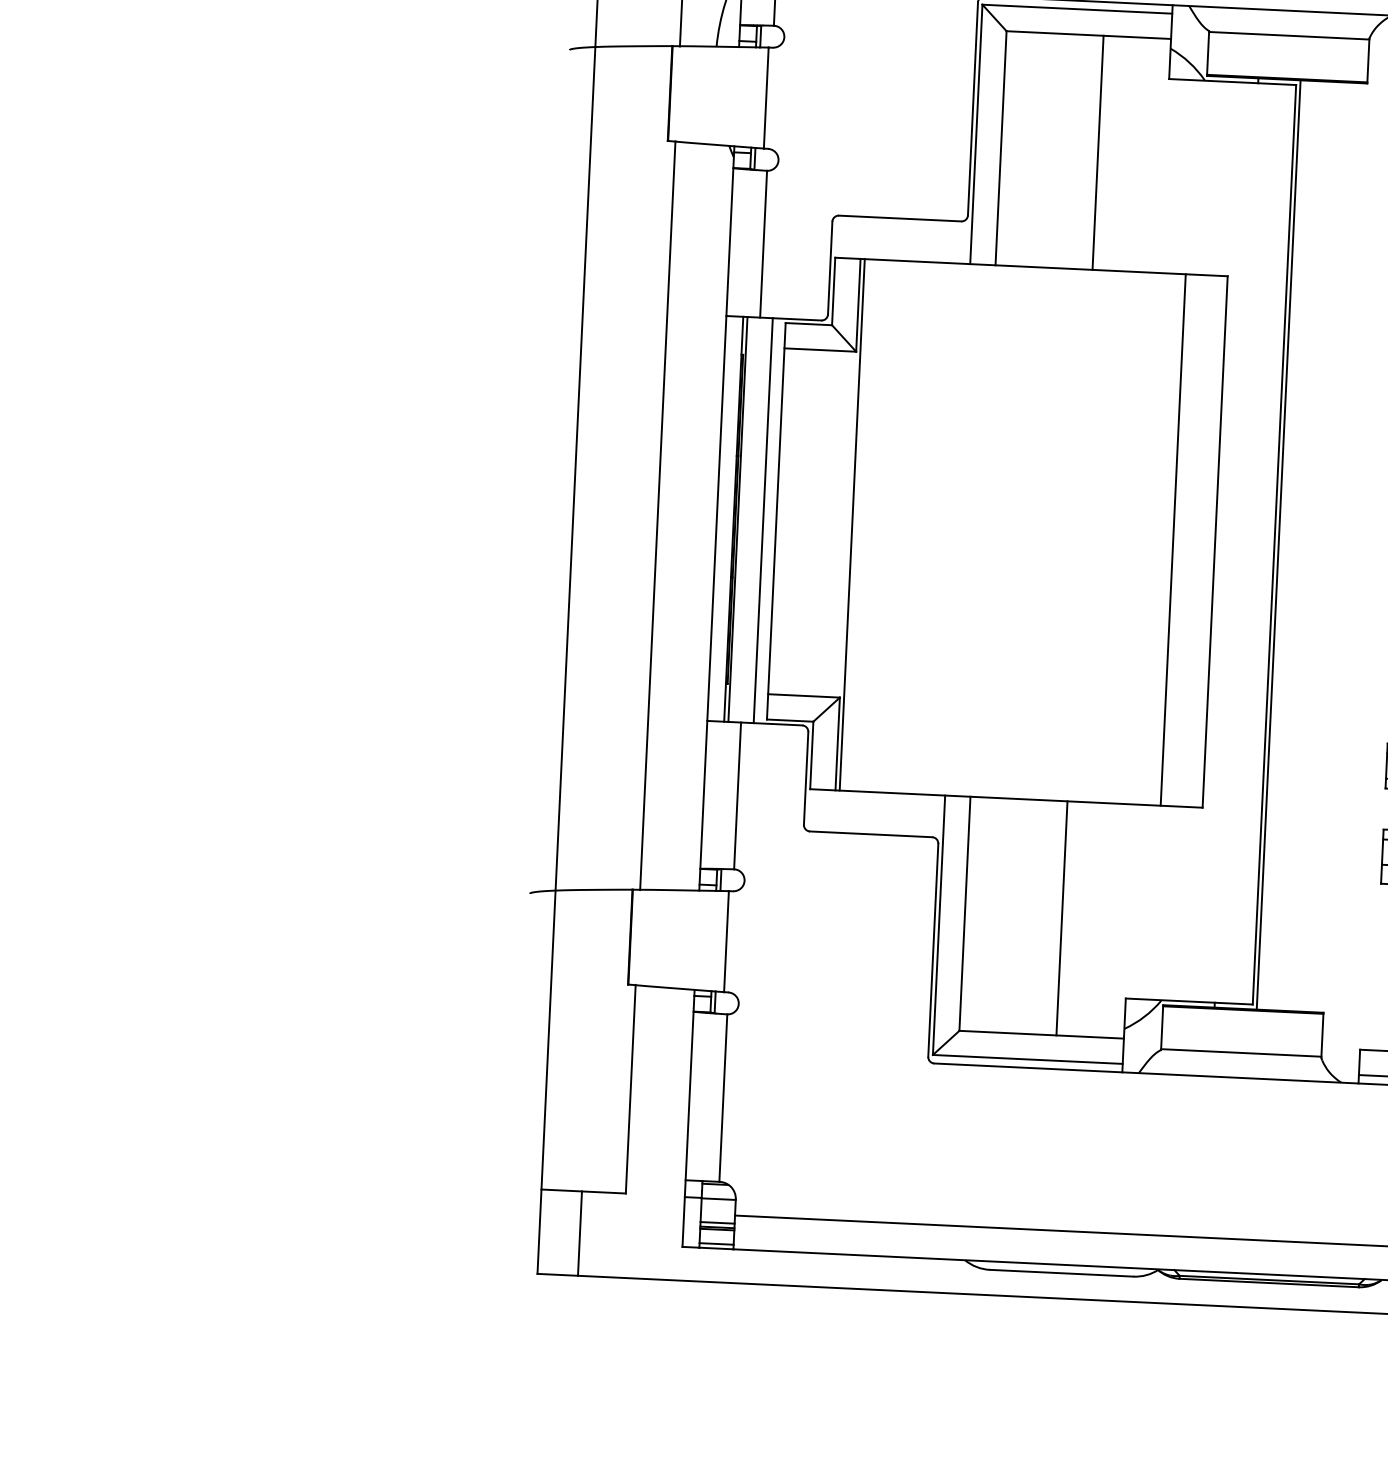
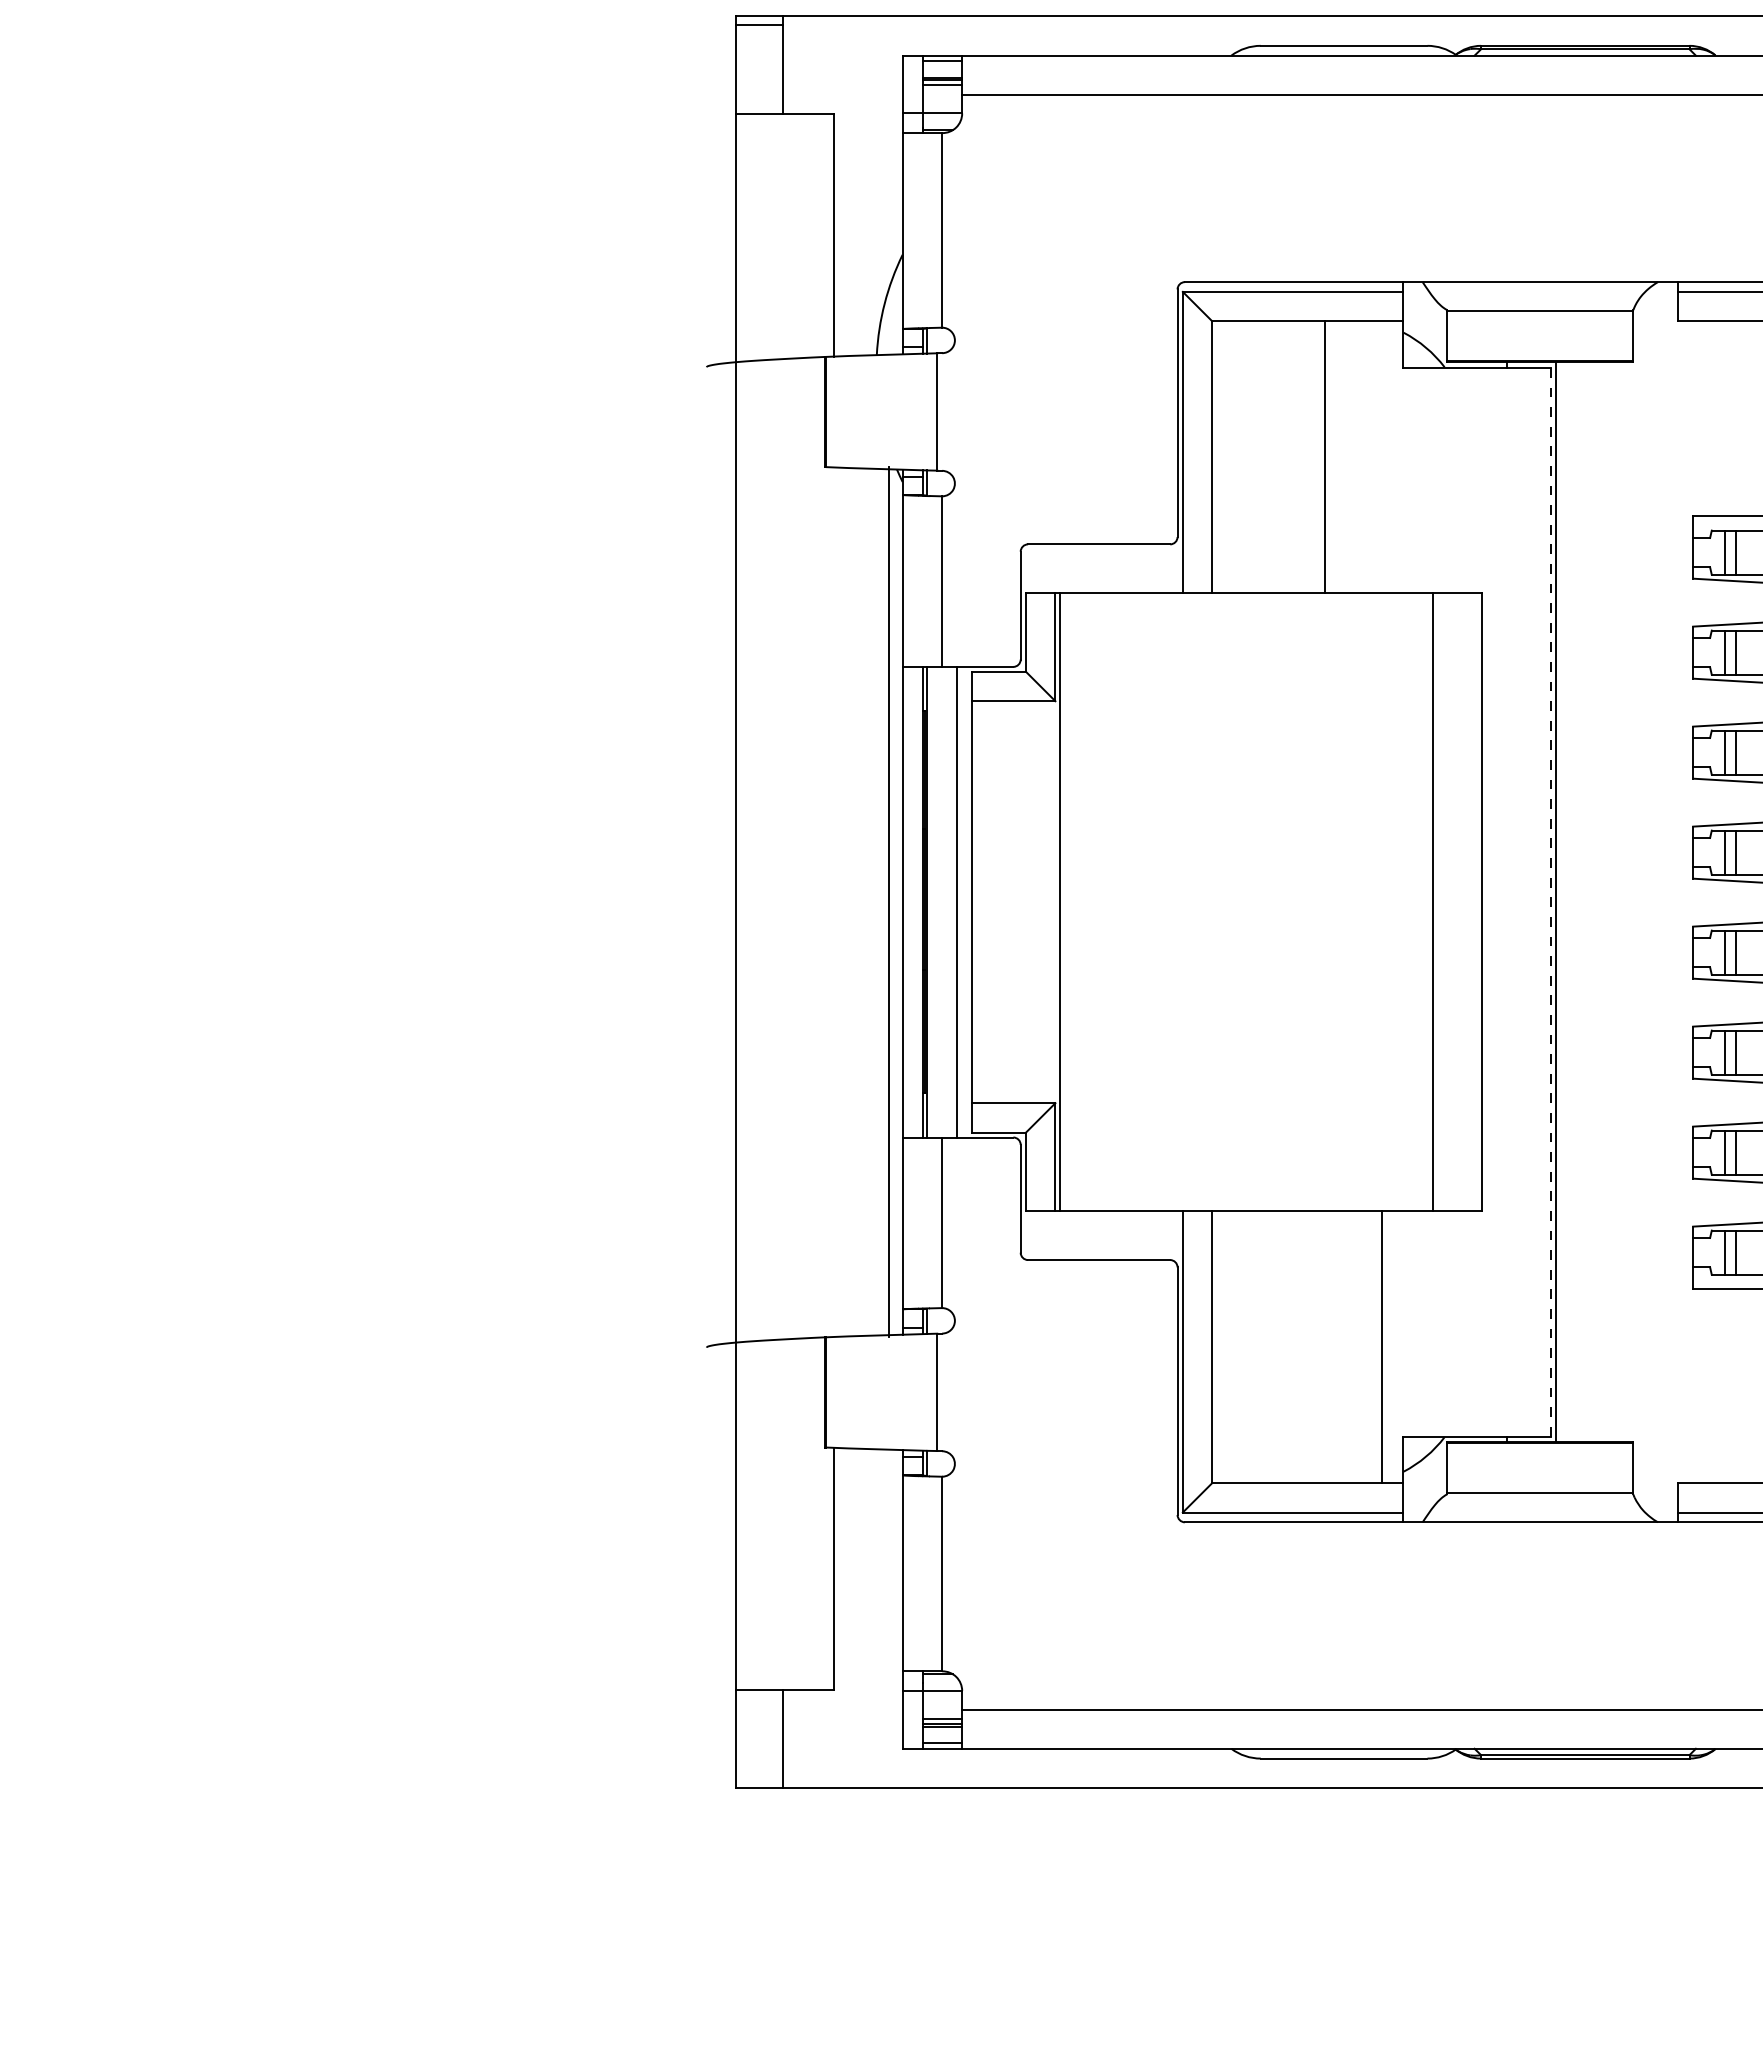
line: (657, 515) -> (889, 902), moved
line: (1274, 545) -> (1551, 902), solid -> dashed
line: (1062, 918) -> (1382, 1347), moved

